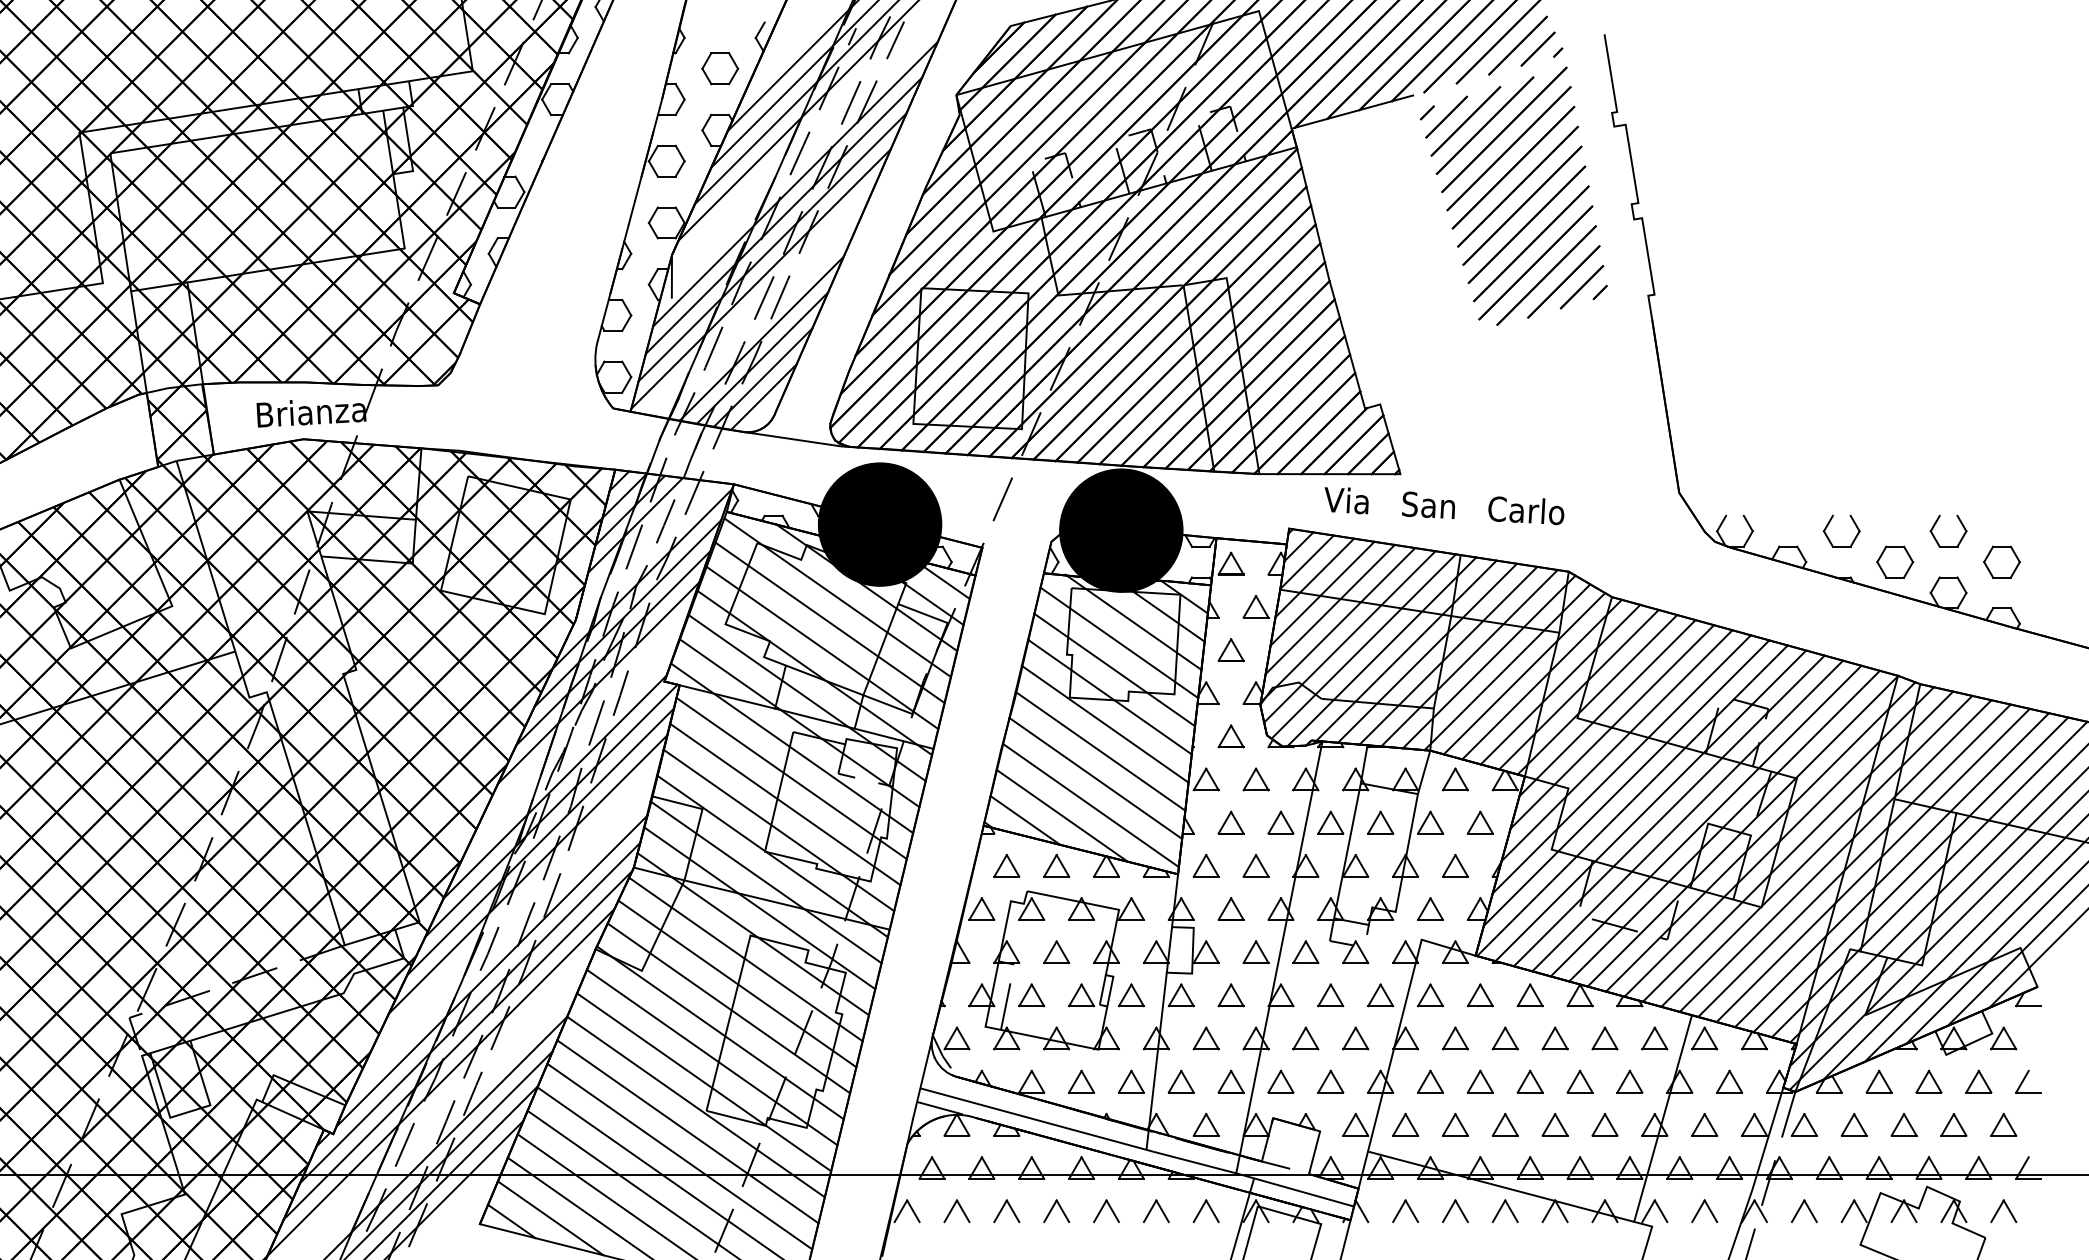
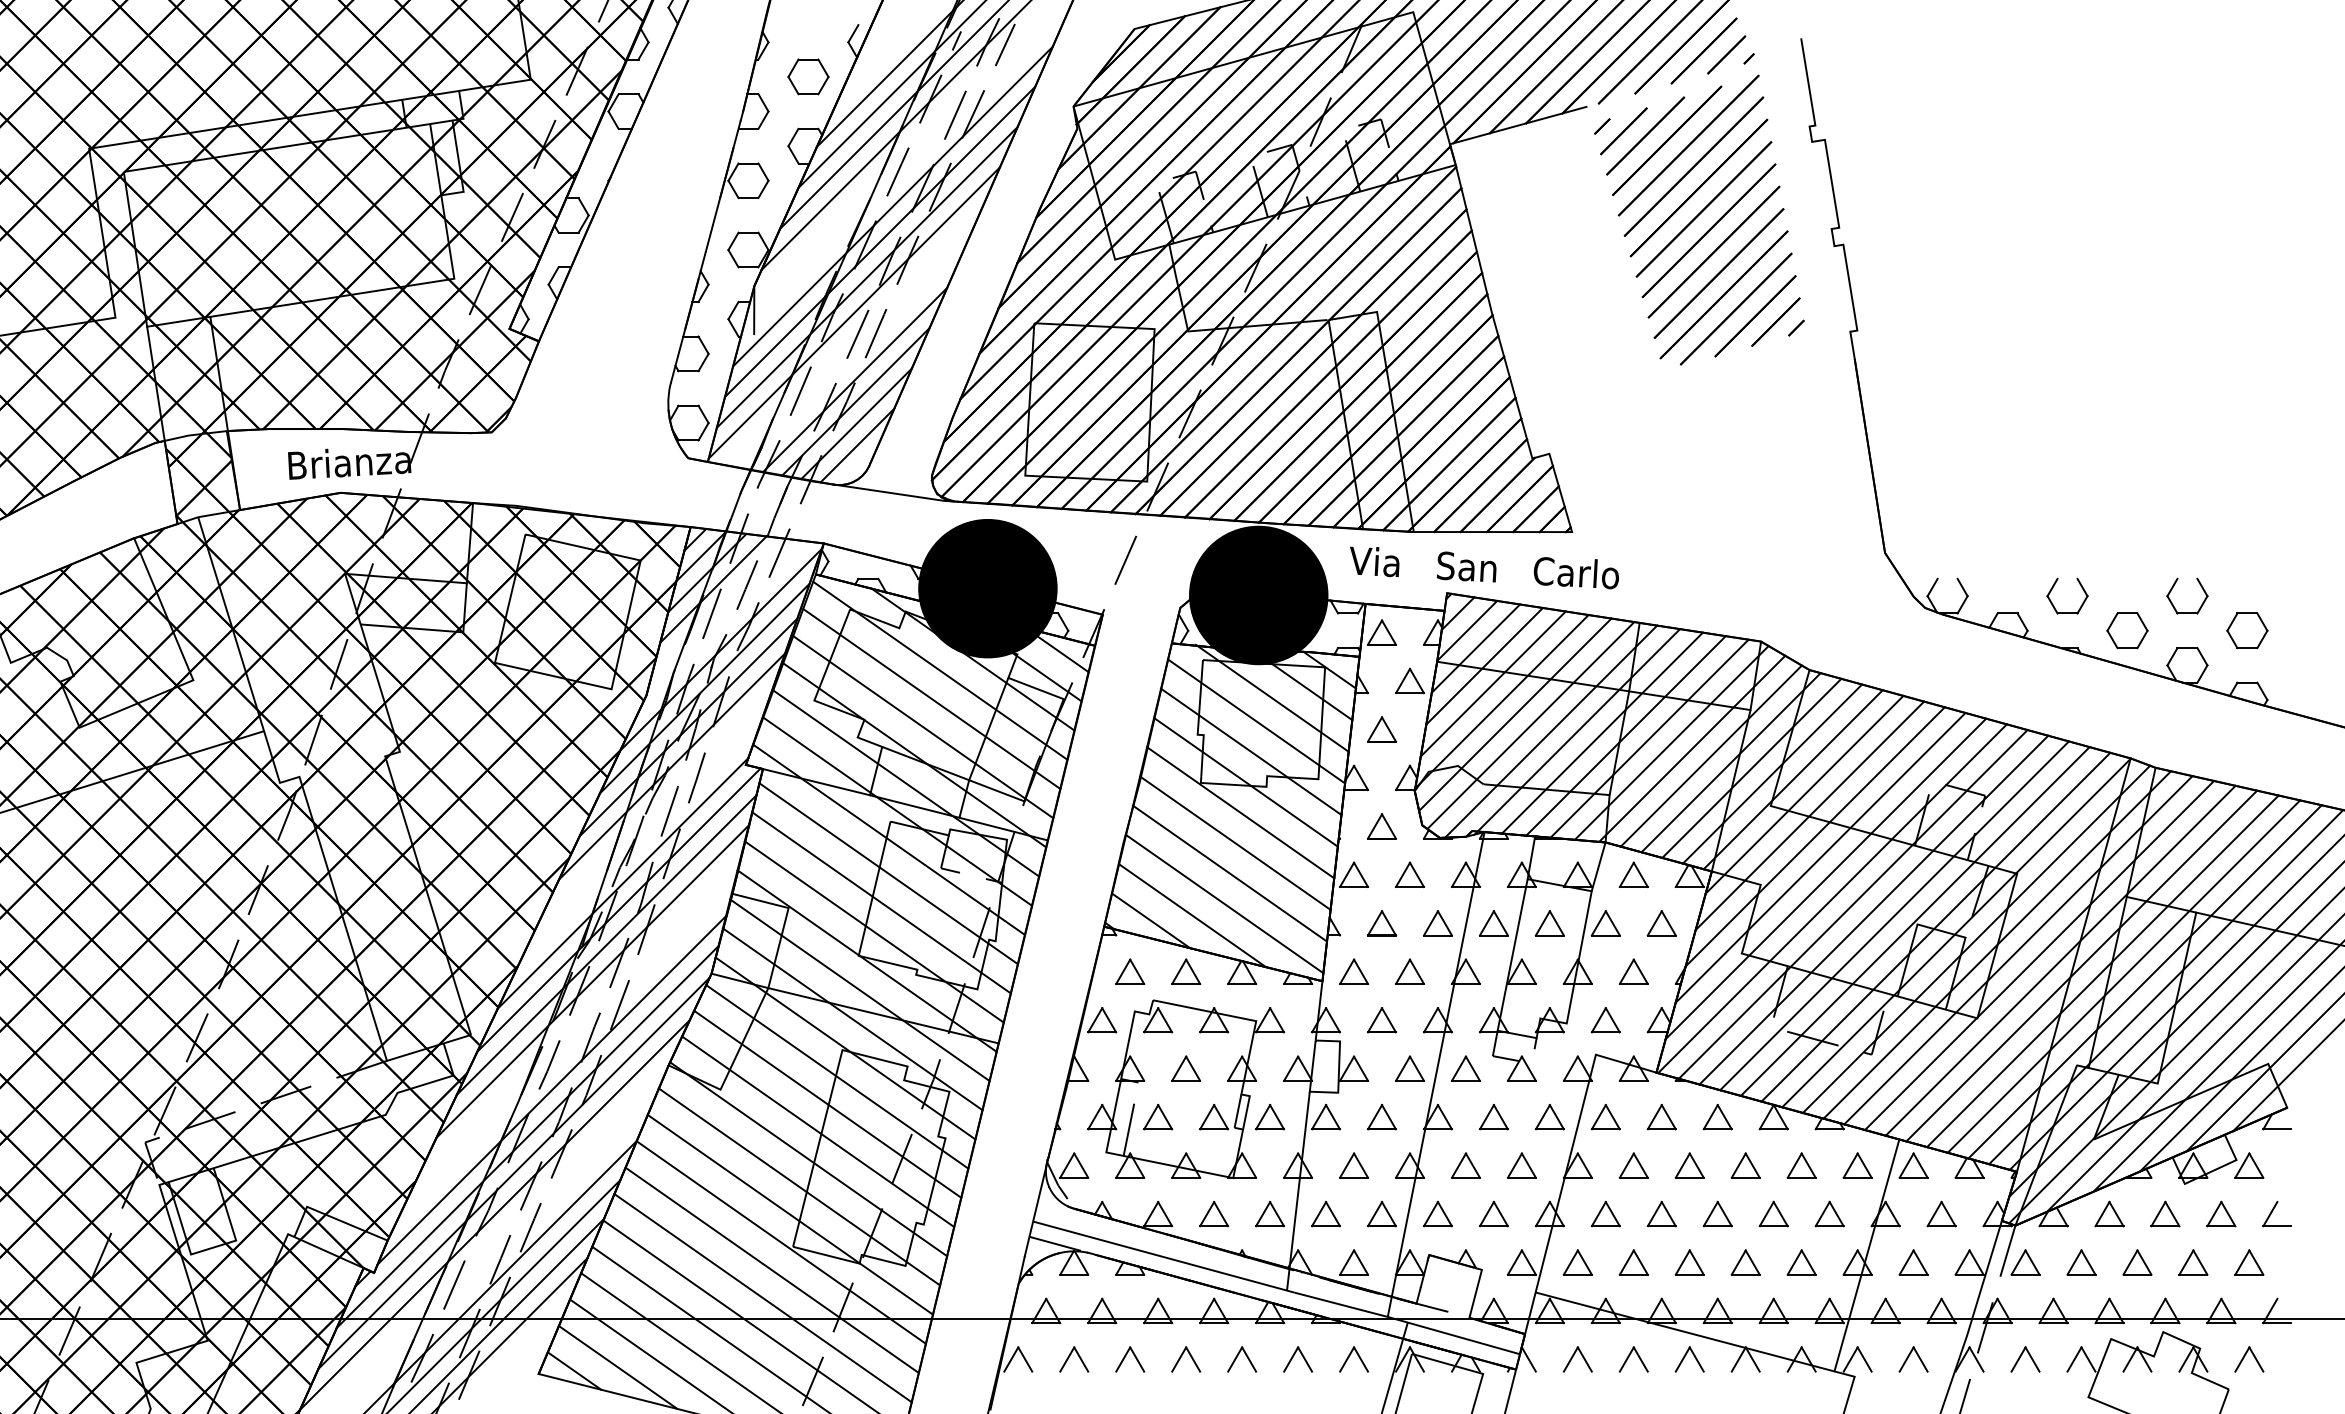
text: (1444, 506) -> (1484, 568), moved

